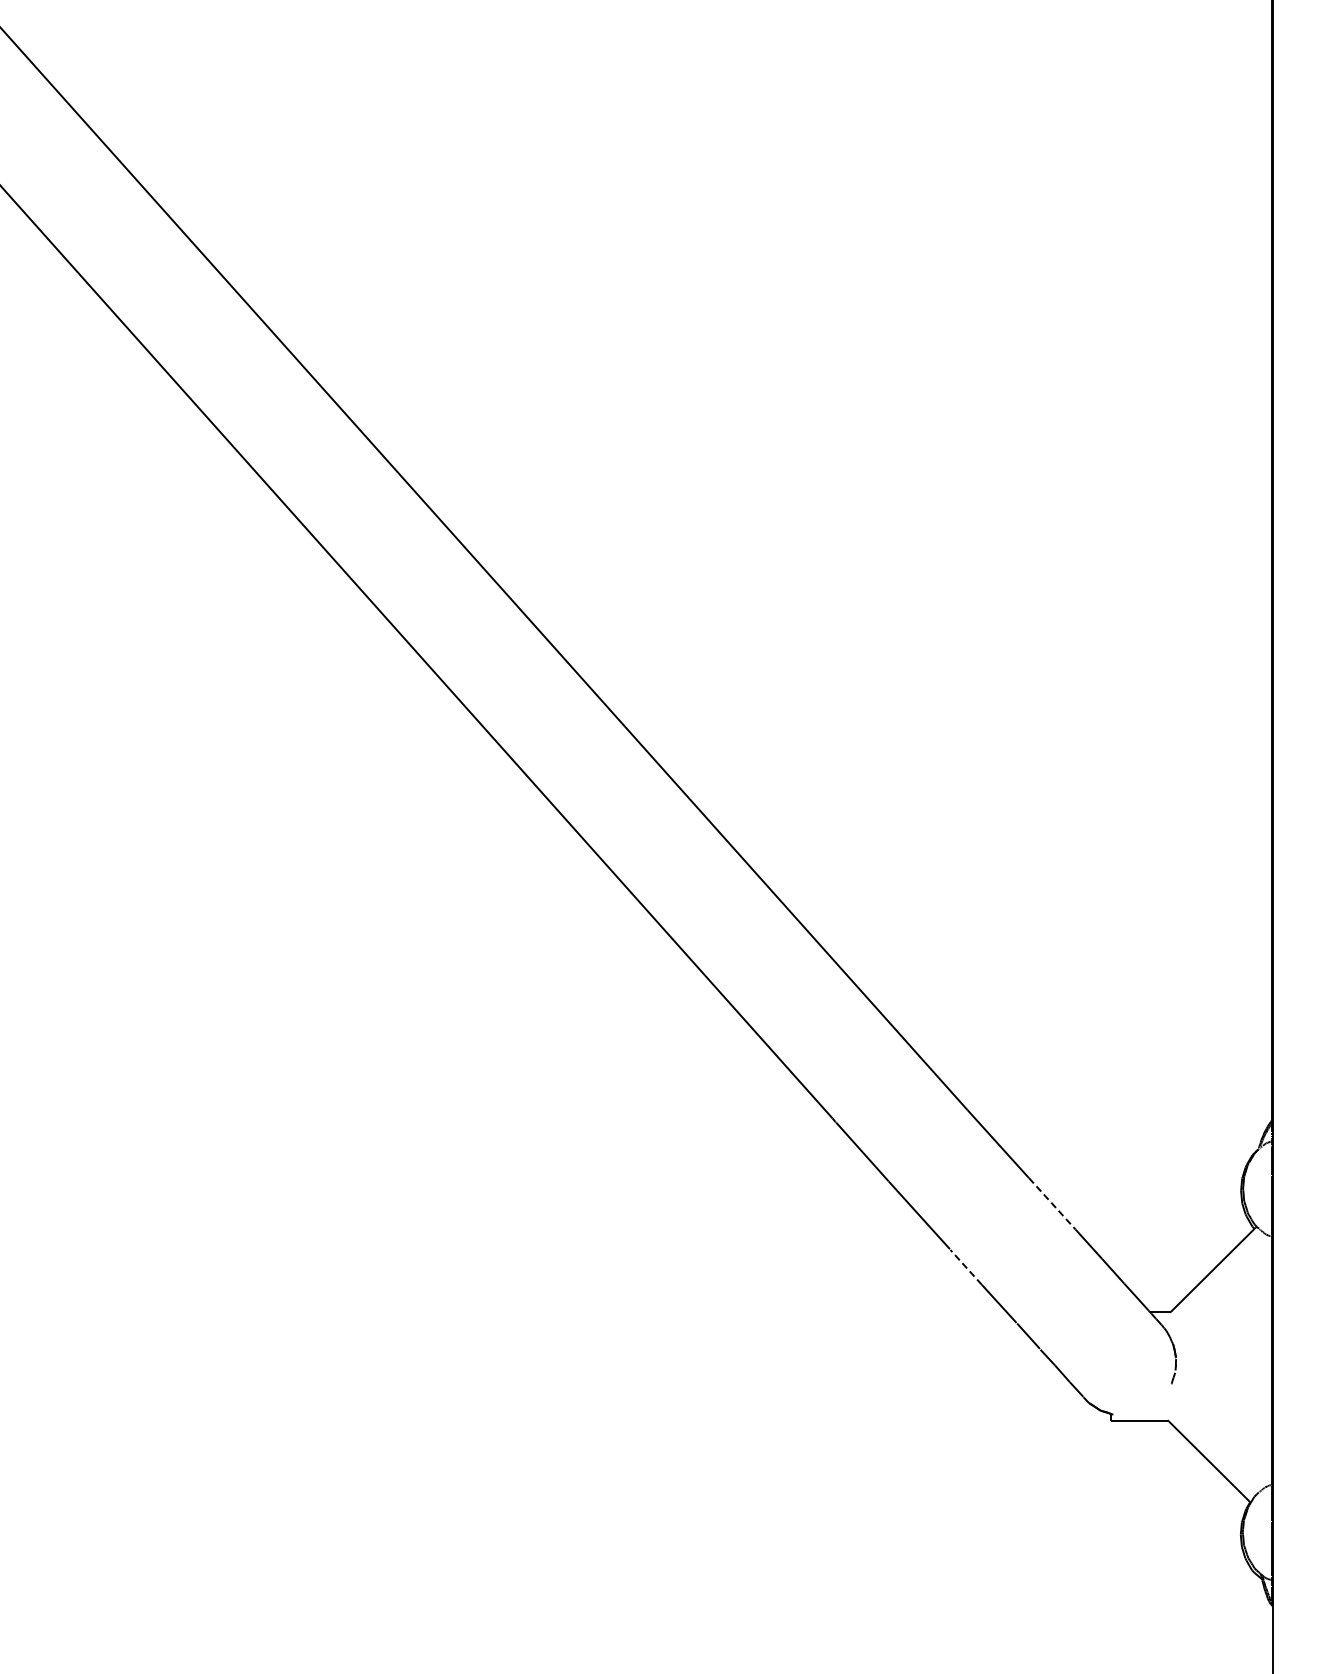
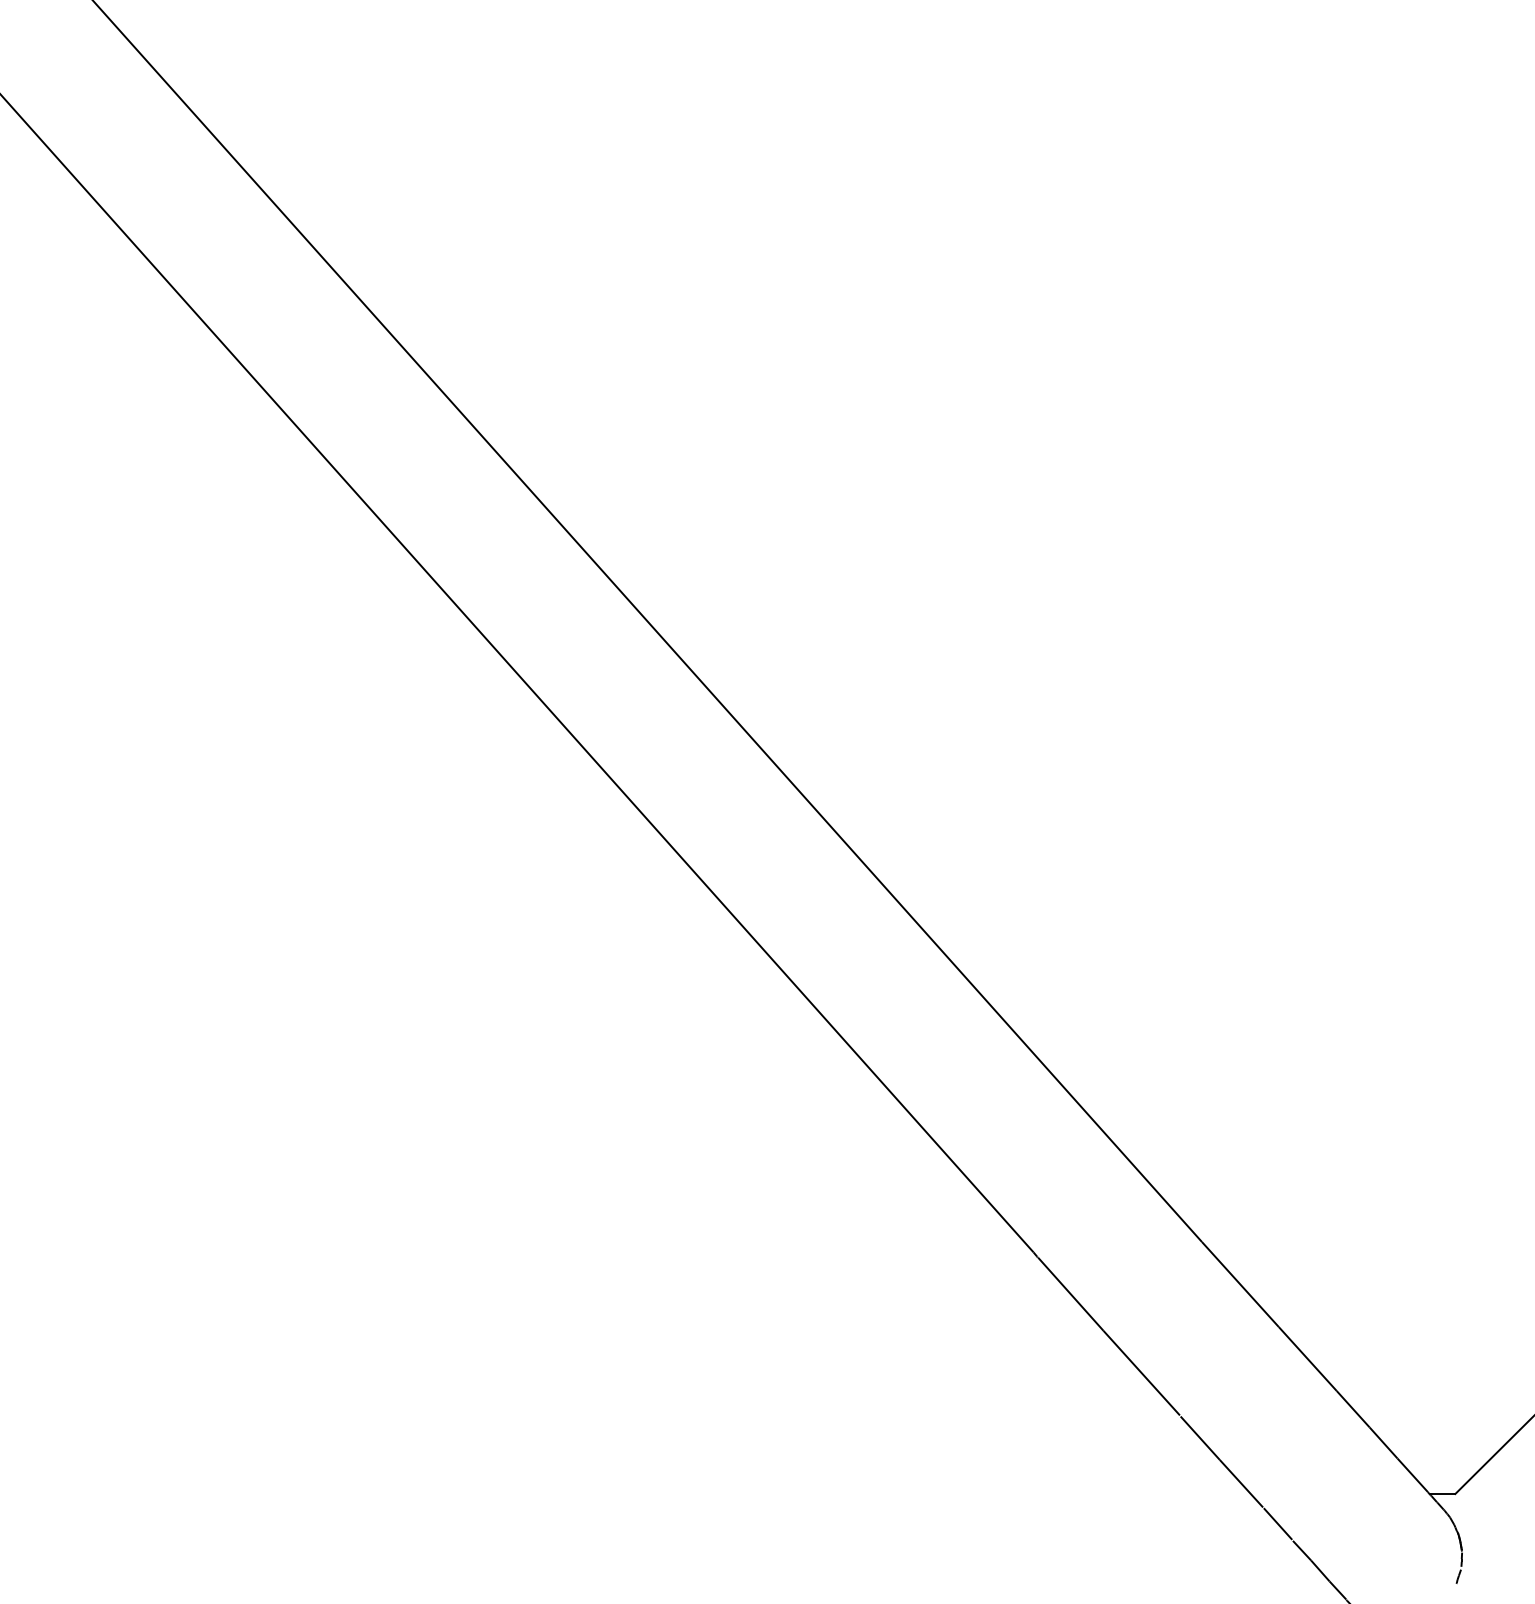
line: (1052, 1203) -> (1307, 1358), dashed -> solid
line: (965, 1267) -> (1199, 1438), dashed -> solid

